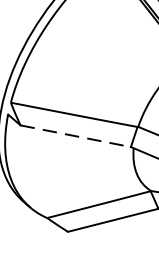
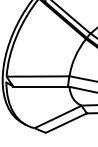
line: (77, 136) -> (41, 86), dashed -> solid

